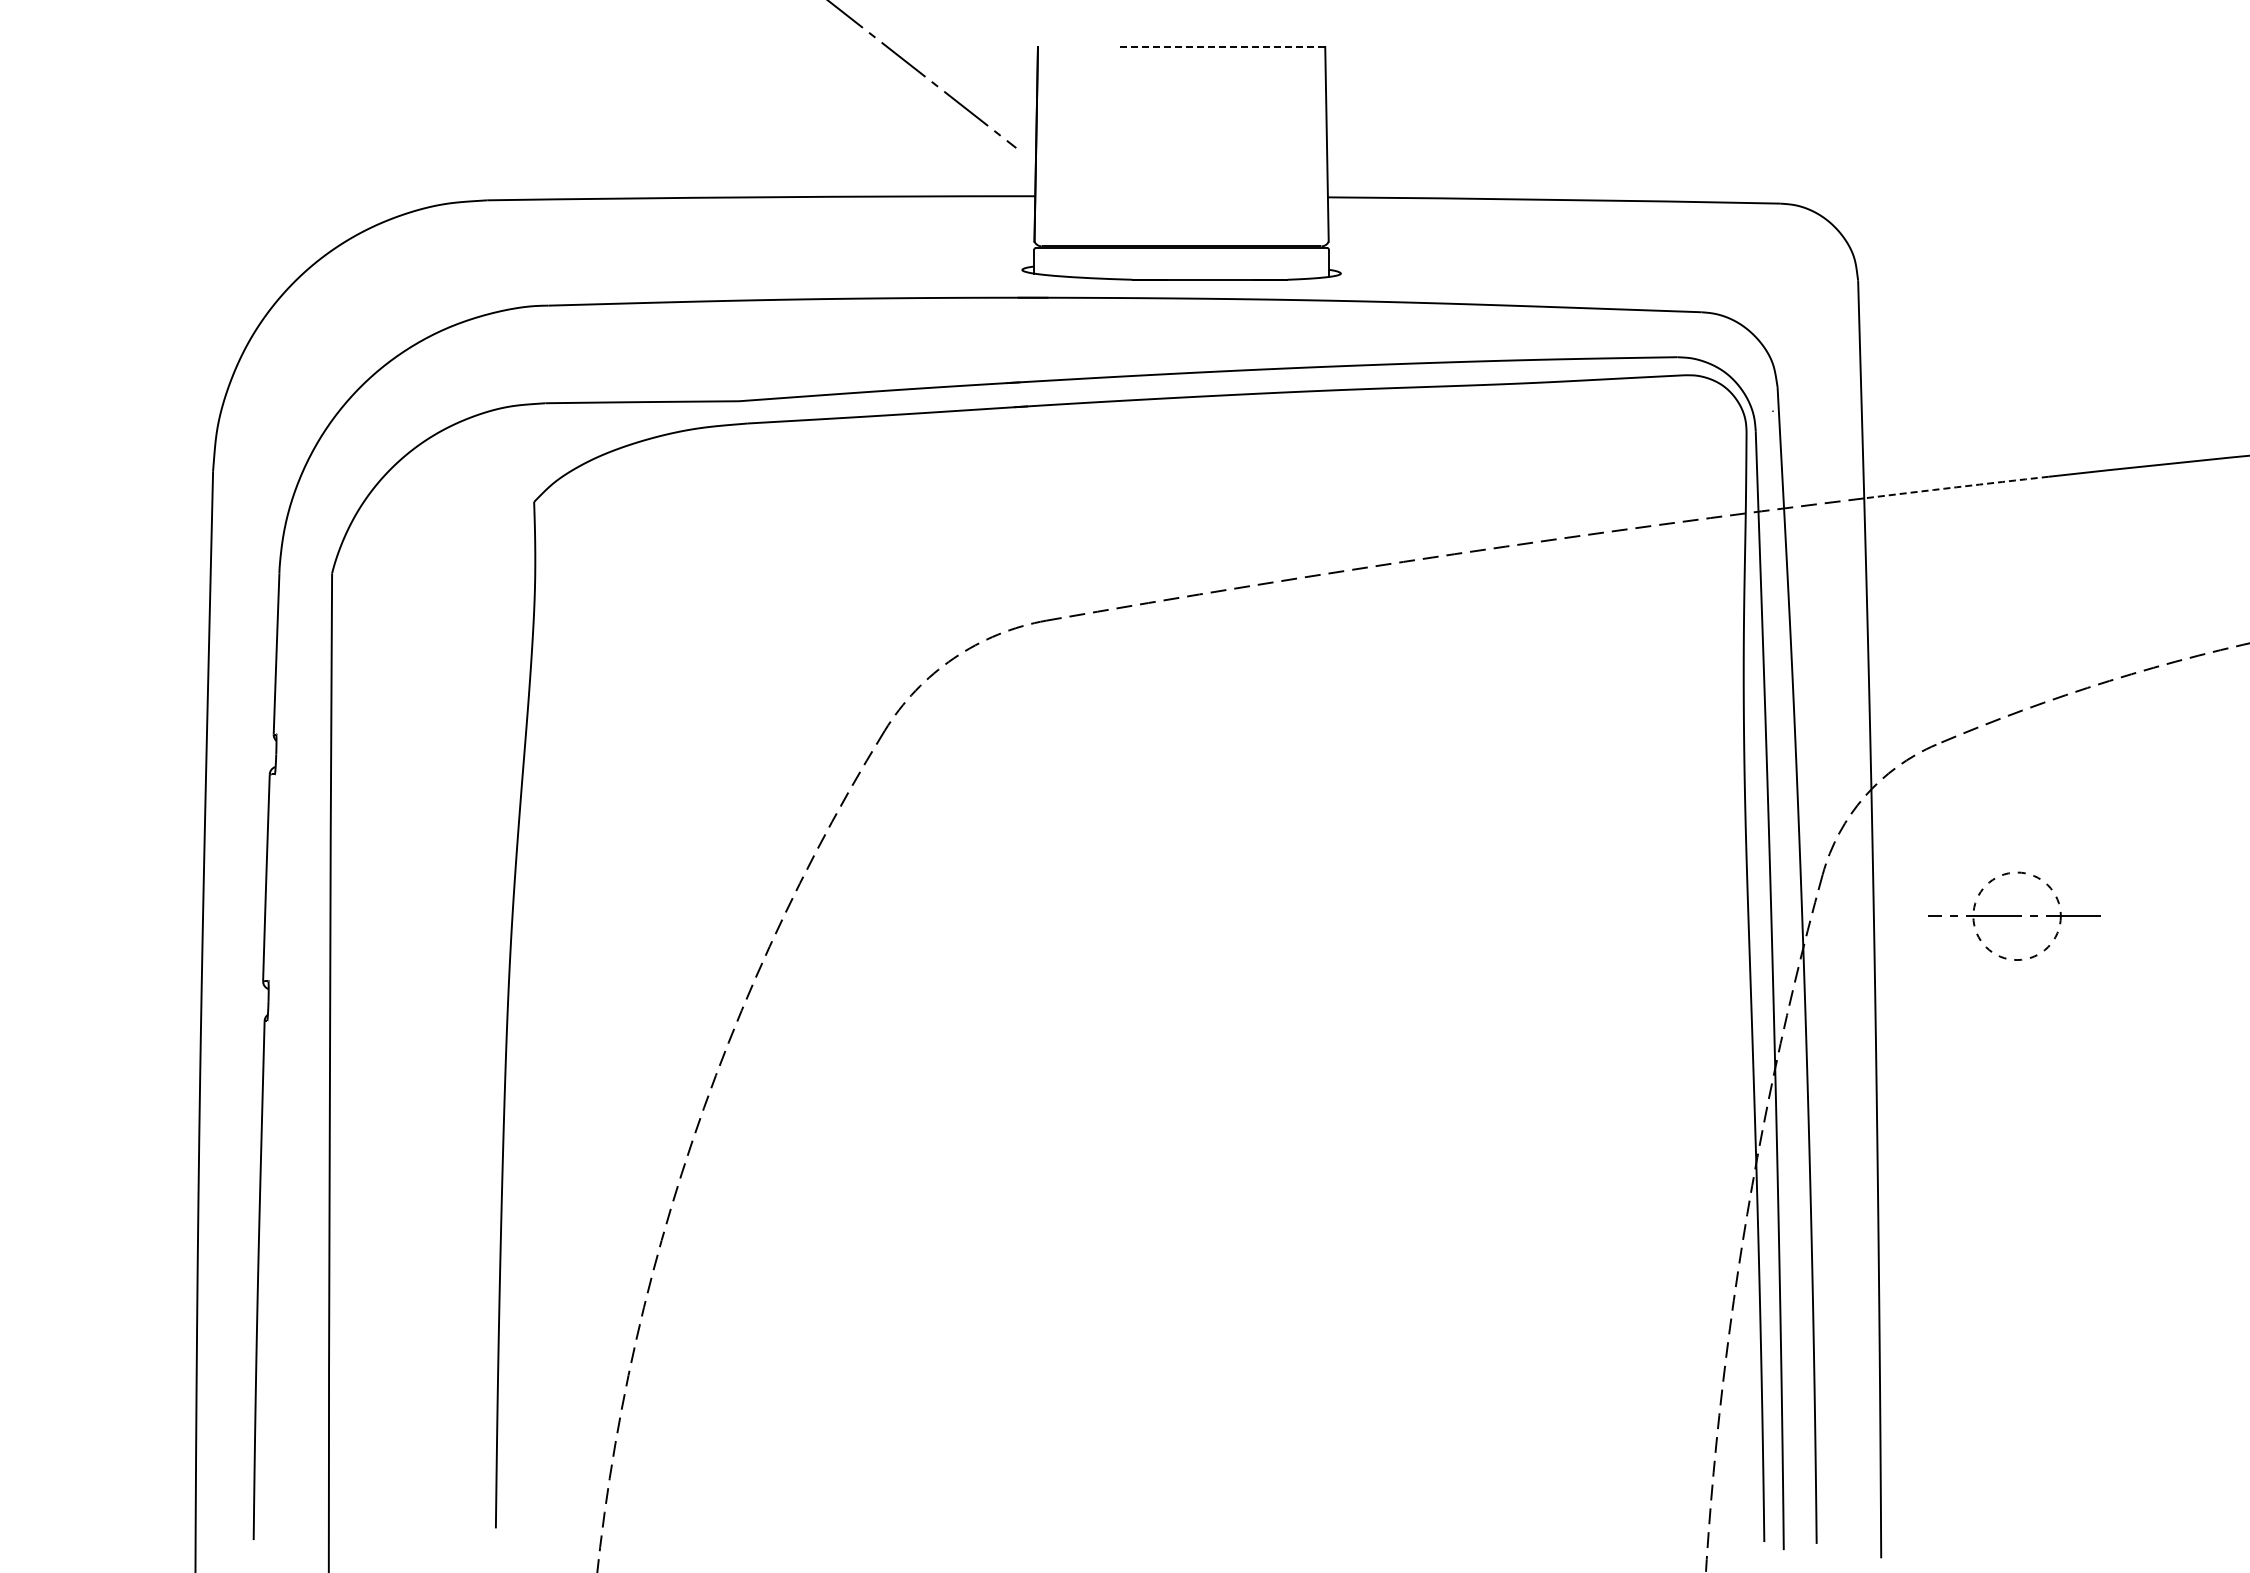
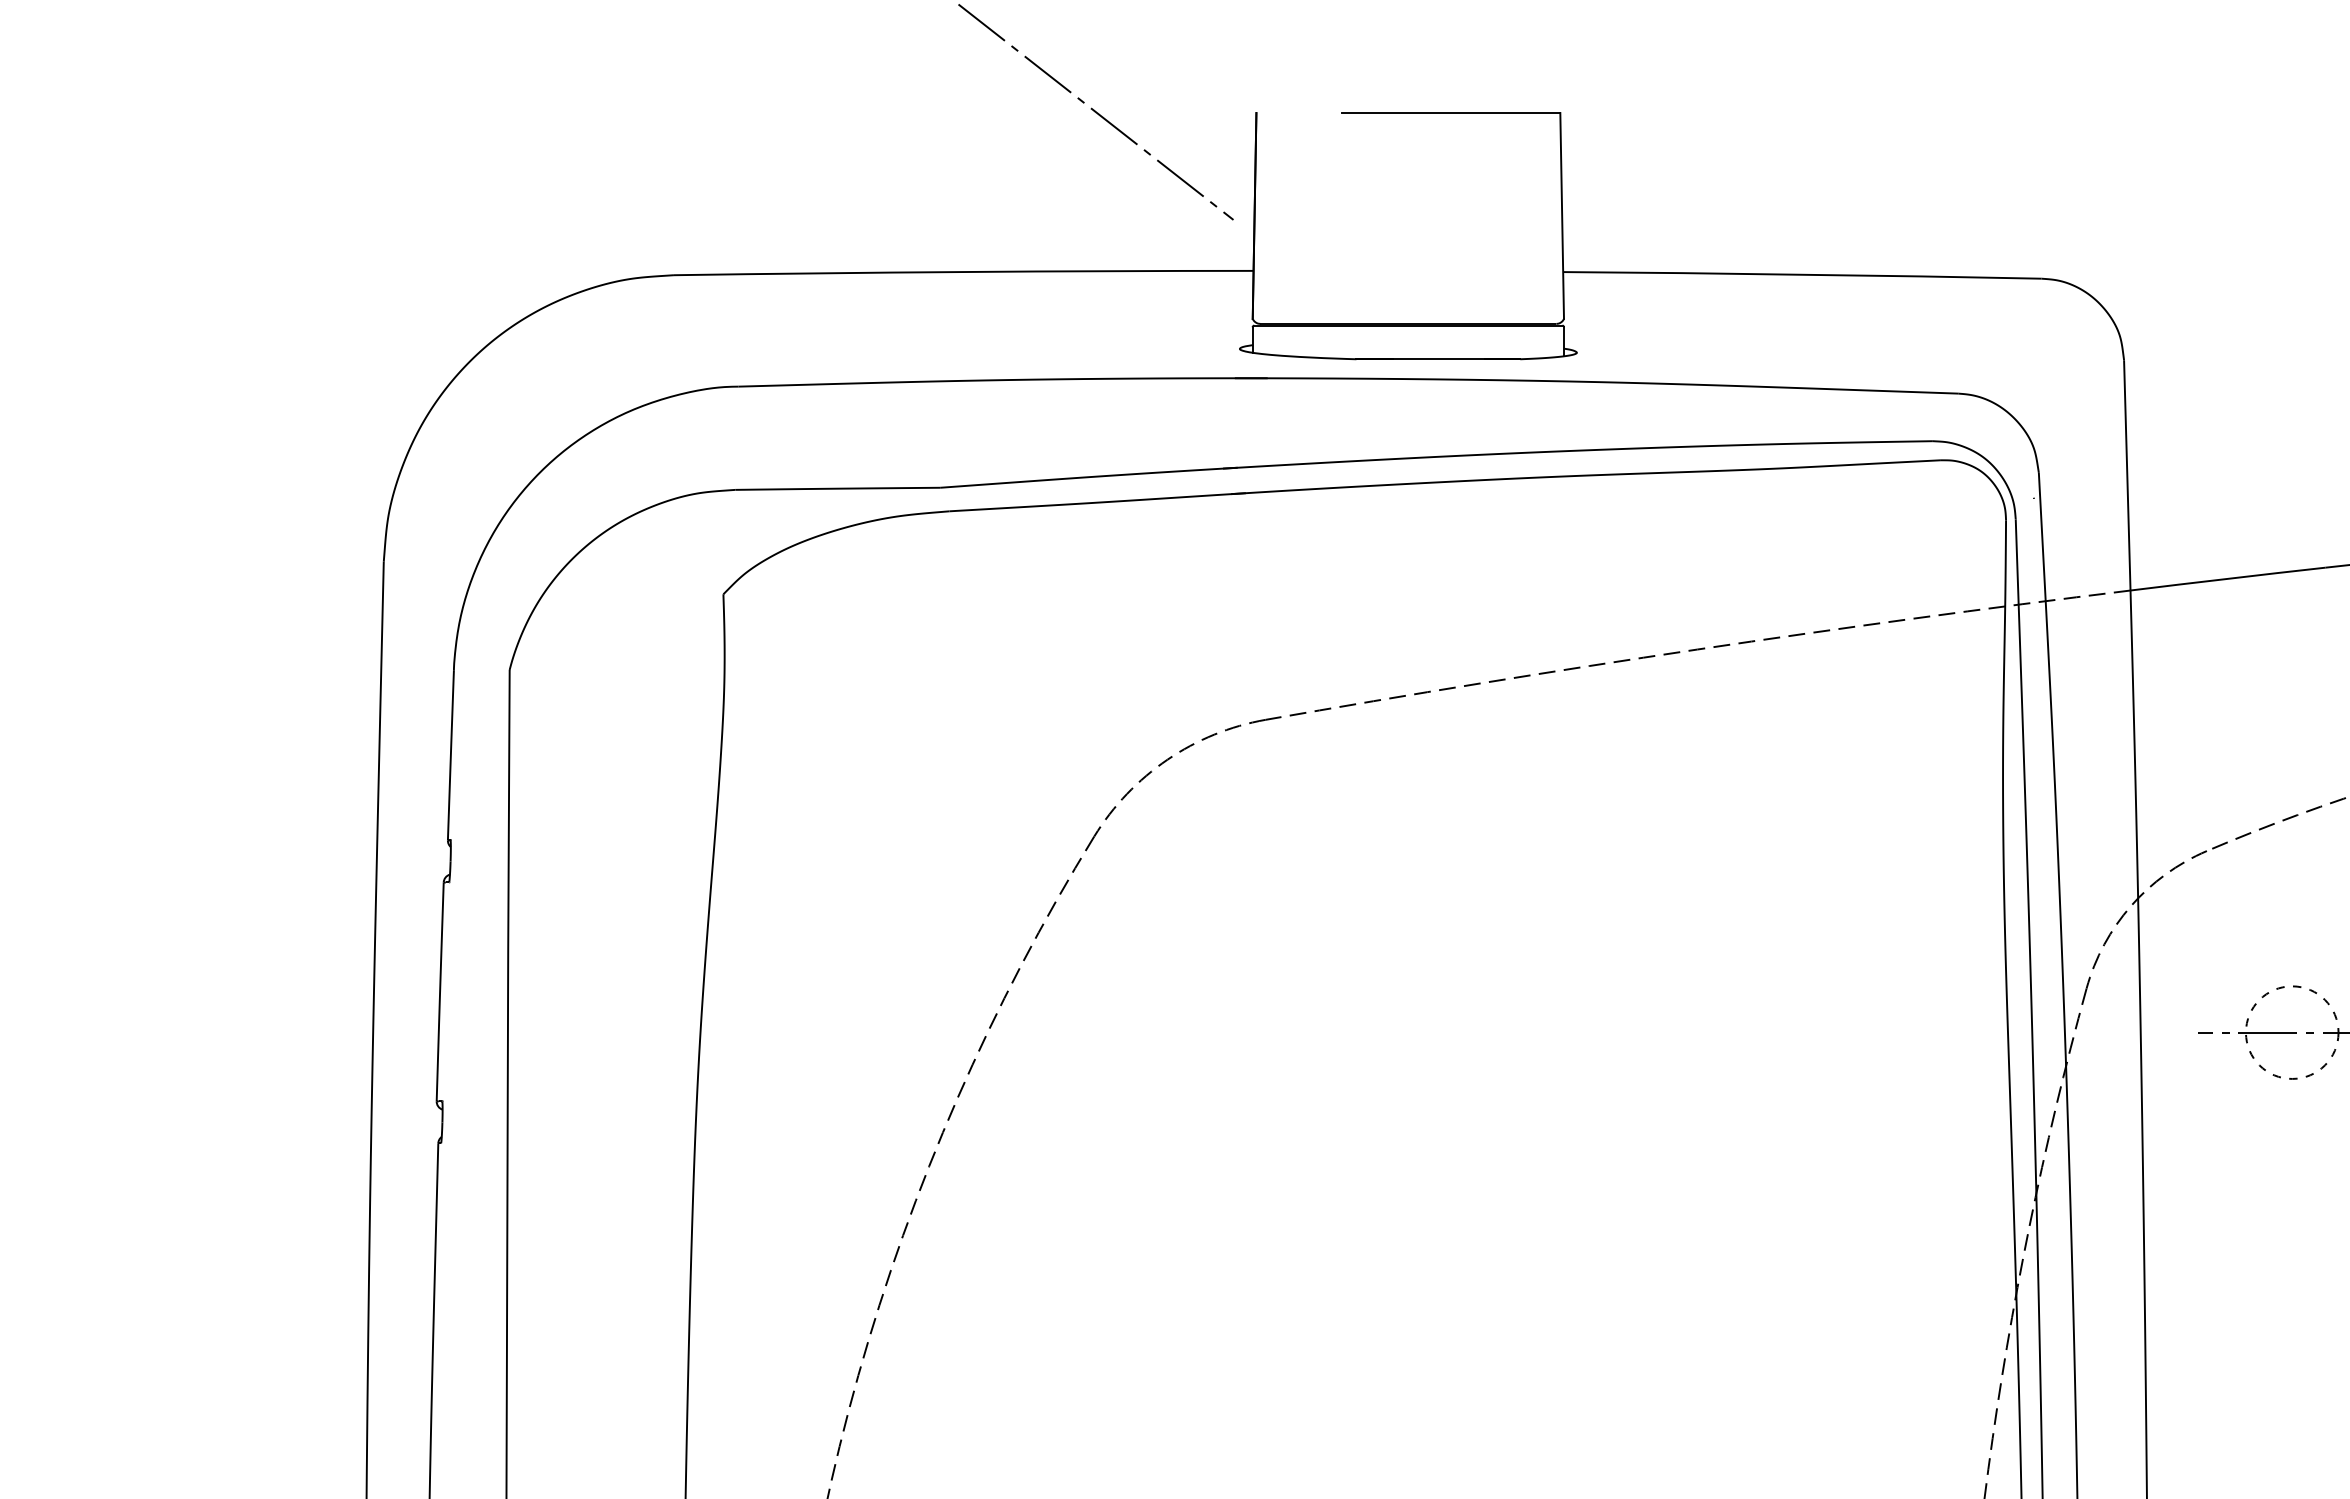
line: (1221, 47) -> (1450, 113), dashed -> solid
arc: (1956, 487) -> (2228, 579), dashed -> solid

